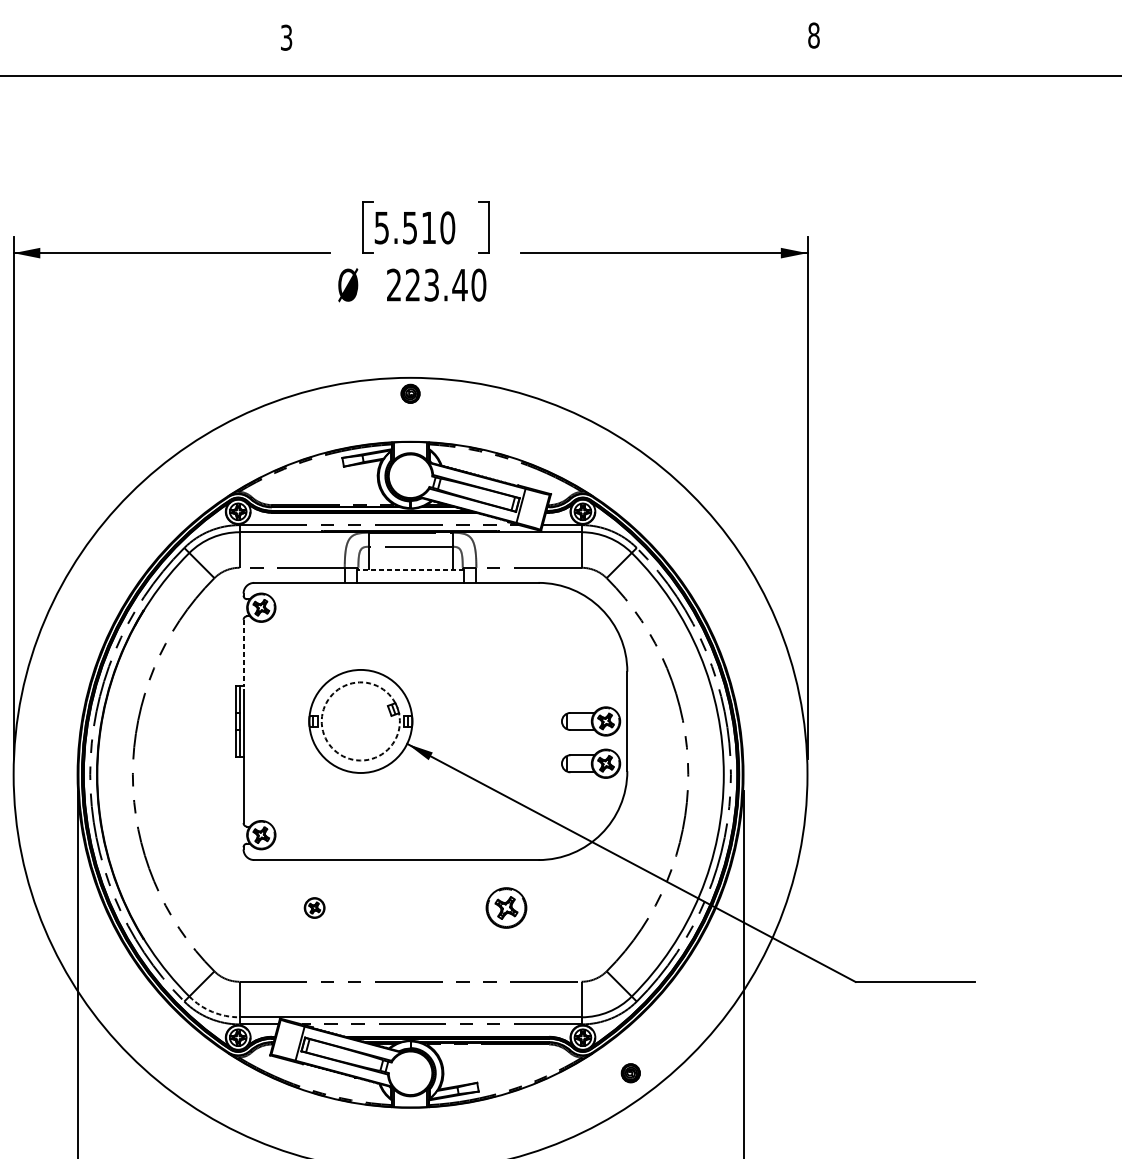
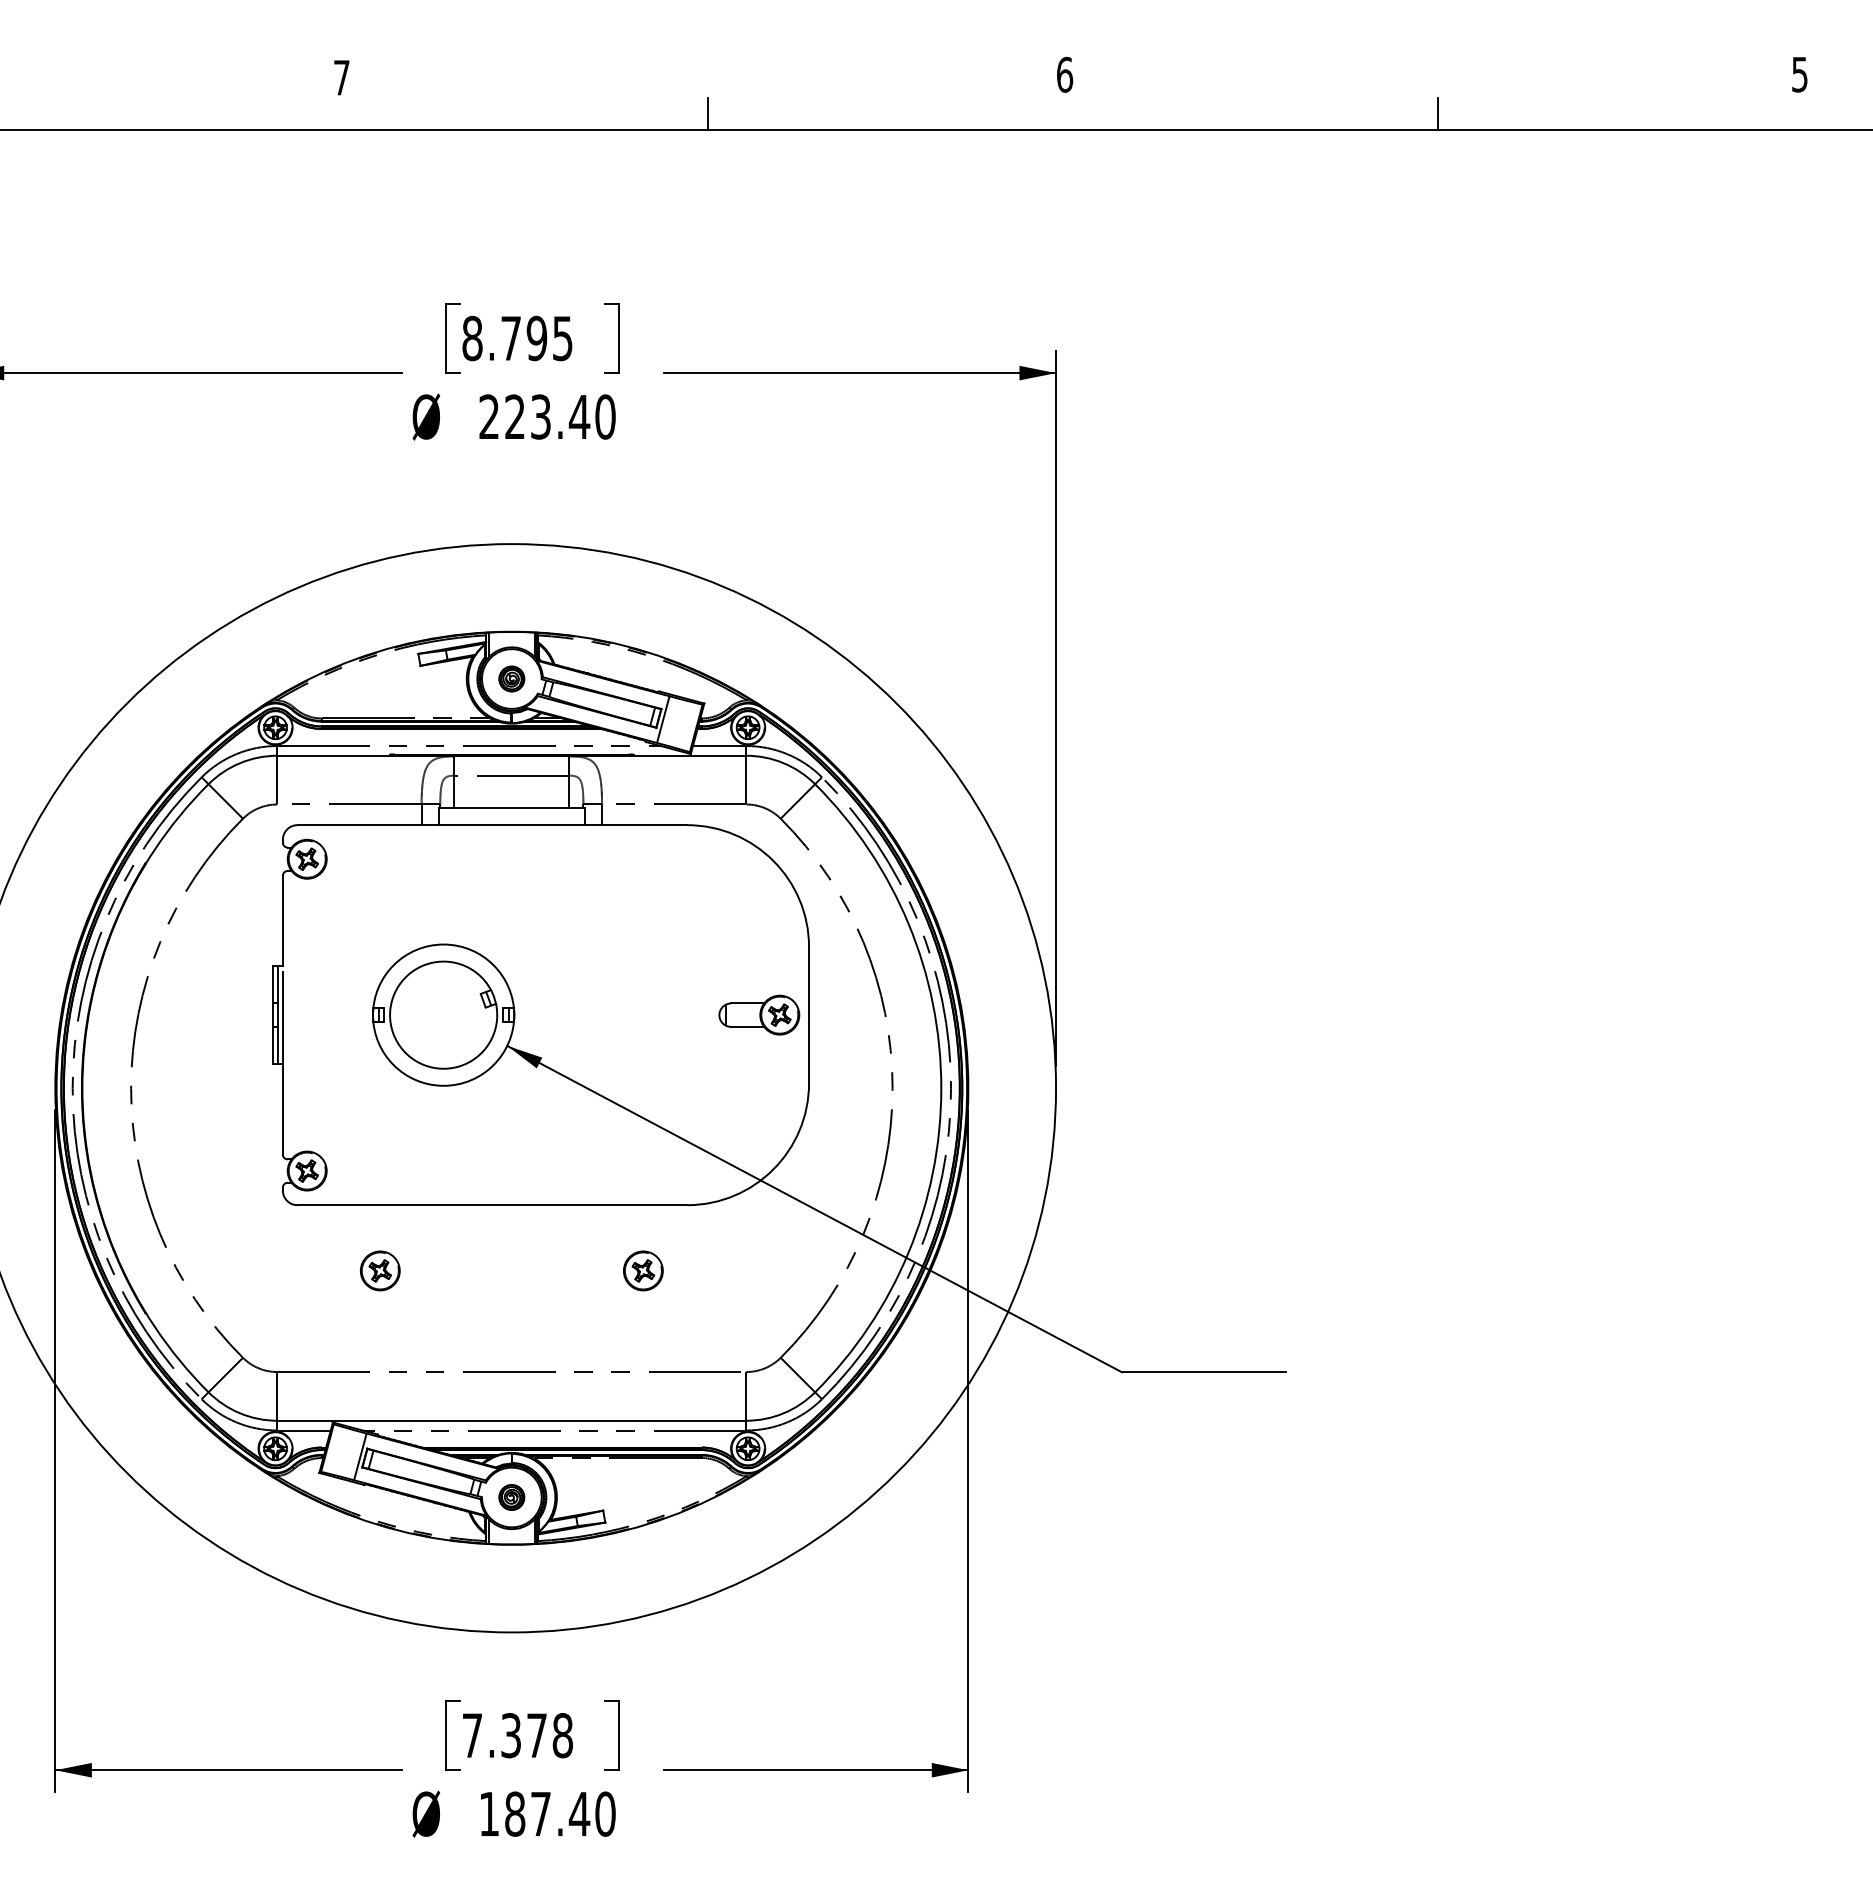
text: (814, 35) -> (1065, 74), 8 -> 6
text: (286, 37) -> (341, 77), 3 -> 7
line: (553, 63) -> (707, 113), added
line: (1086, 63) -> (1438, 113), added
text: (414, 227) -> (517, 338), 5.510 -> 8.795
part: (410, 393) -> (511, 678), moved
line: (410, 570) -> (511, 808), dashed -> solid
line: (243, 653) -> (282, 921), dashed -> solid
arc: (324, 734) -> (393, 1033), dashed -> solid
part: (591, 763) -> (759, 1072), removed
part: (314, 907) -> (380, 1270), size x1.43
part: (506, 907) -> (643, 1270), size x0.71
arc: (212, 1012) -> (240, 1413), dashed -> solid
part: (630, 1073) -> (511, 1497), moved

